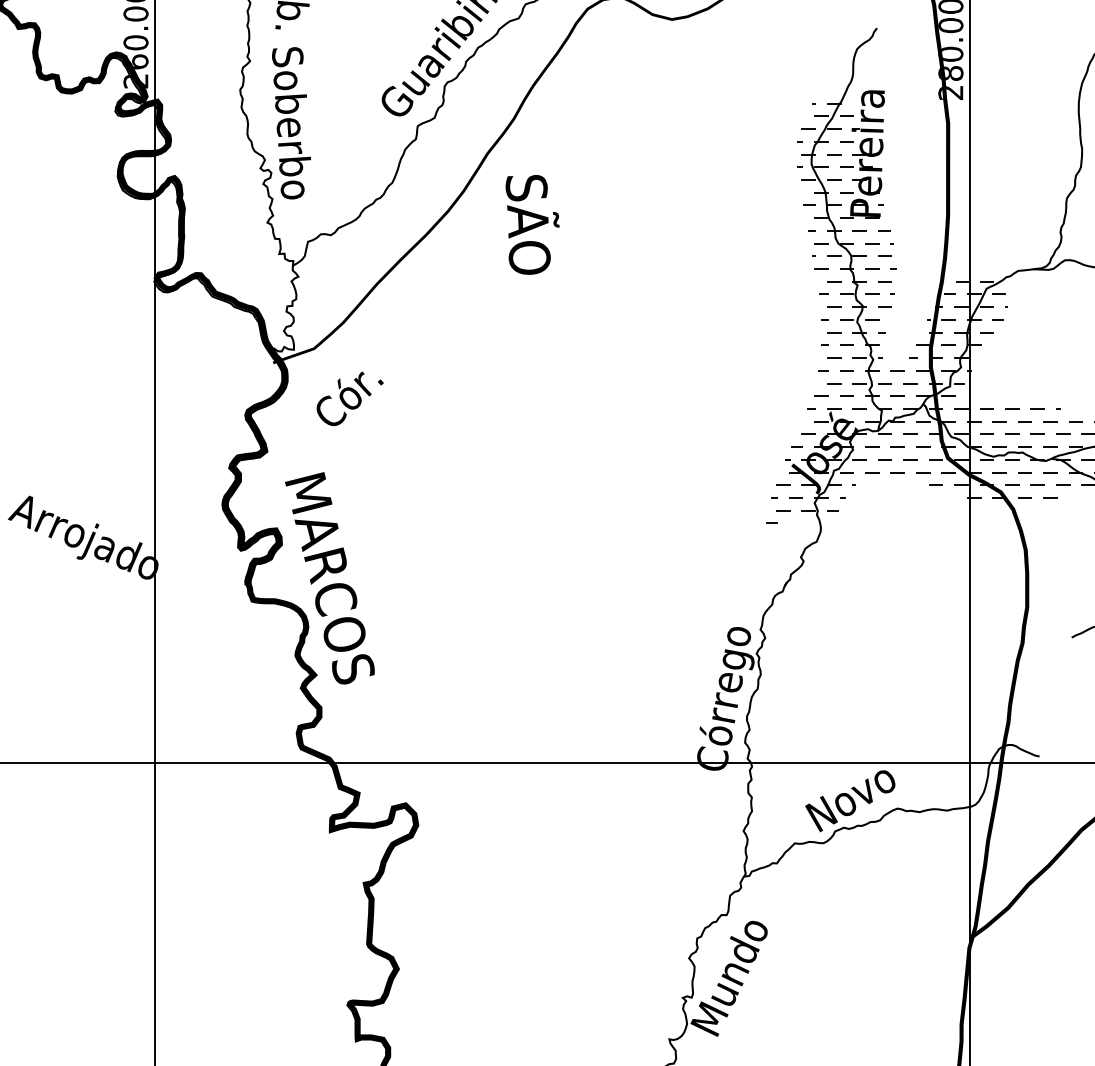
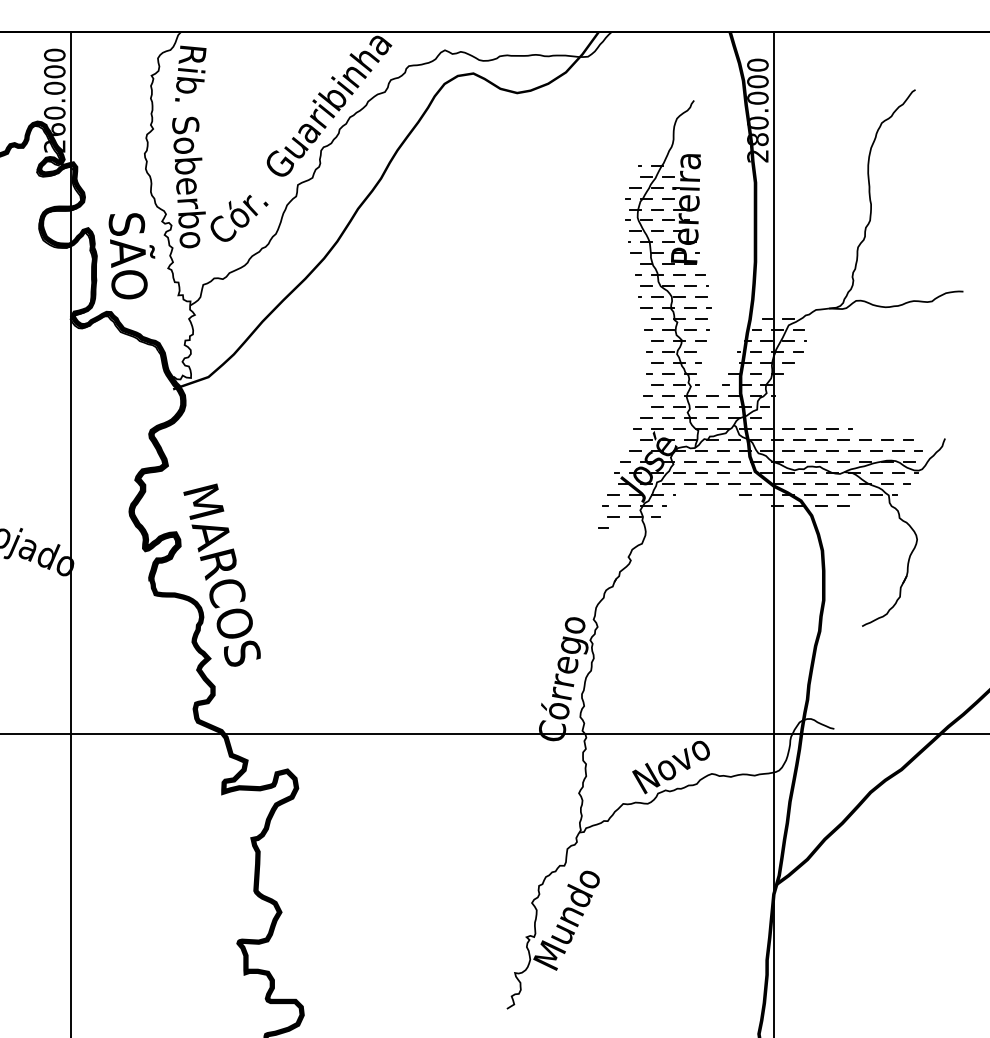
text: (532, 225) -> (131, 256), moved
text: (350, 399) -> (239, 218), moved

